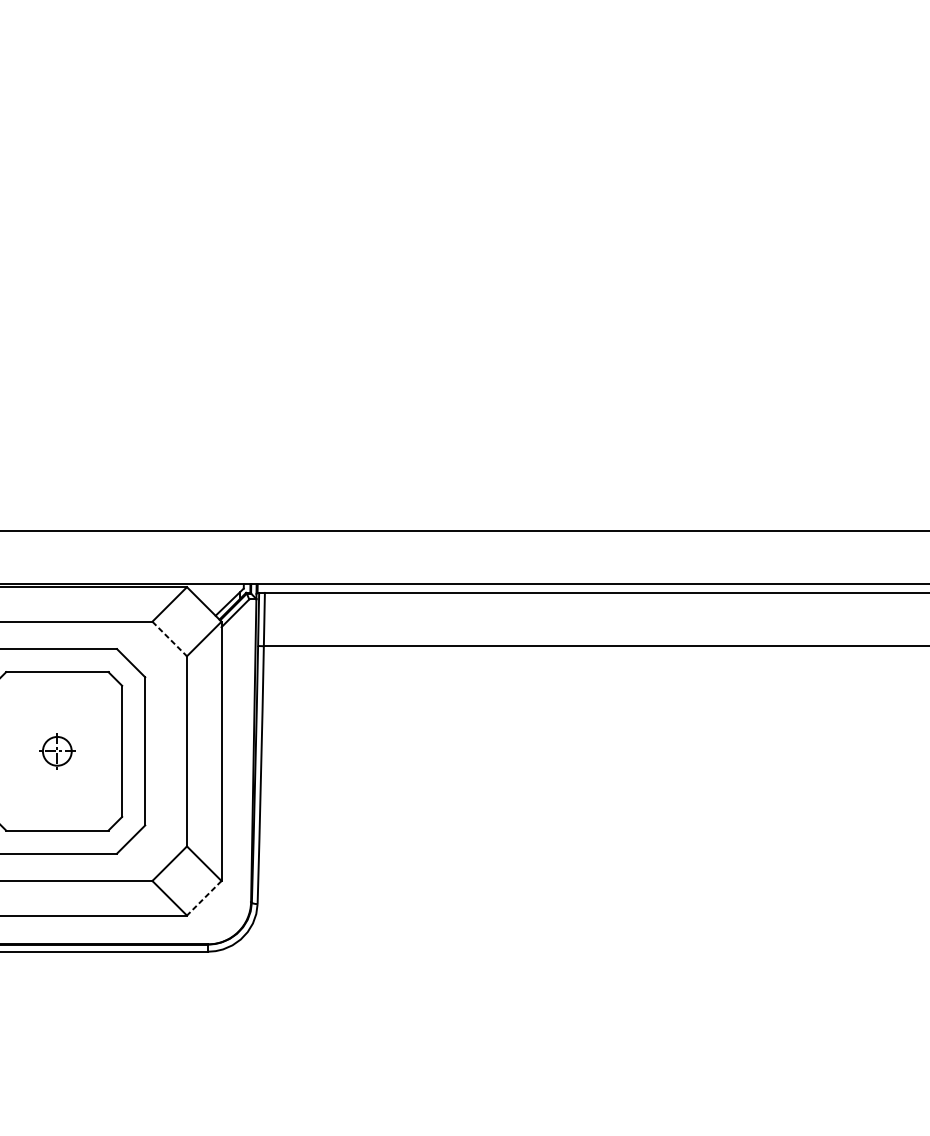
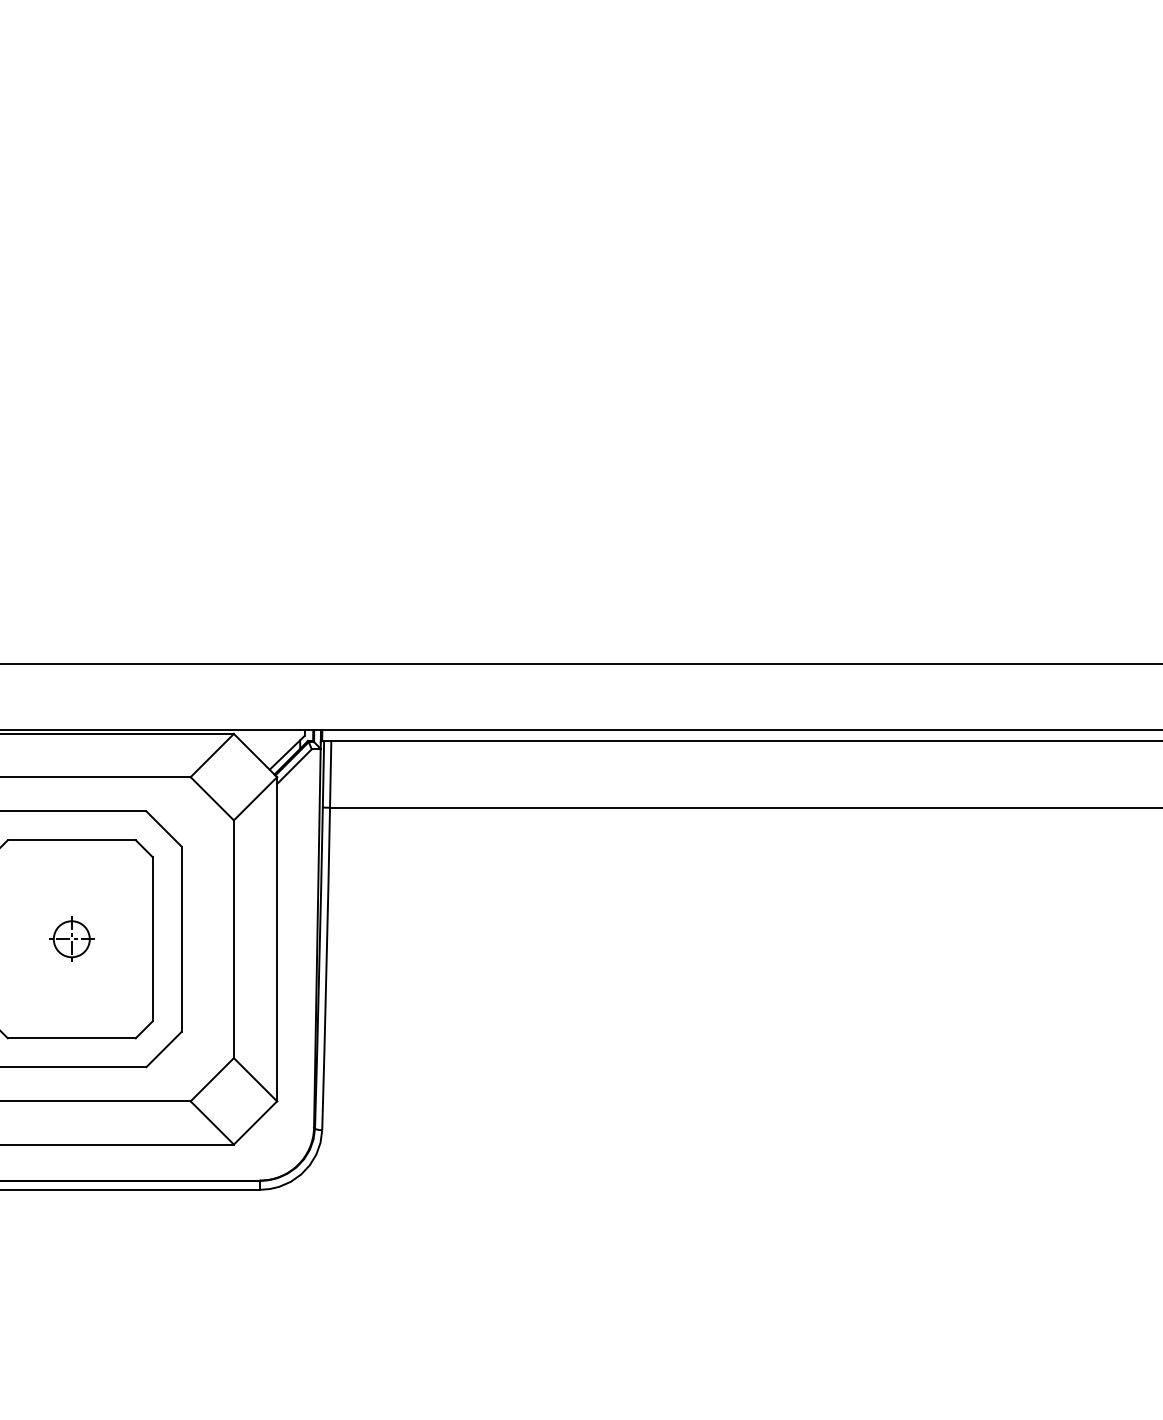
line: (169, 638) -> (212, 798), dashed -> solid
line: (204, 897) -> (255, 1122), dashed -> solid

